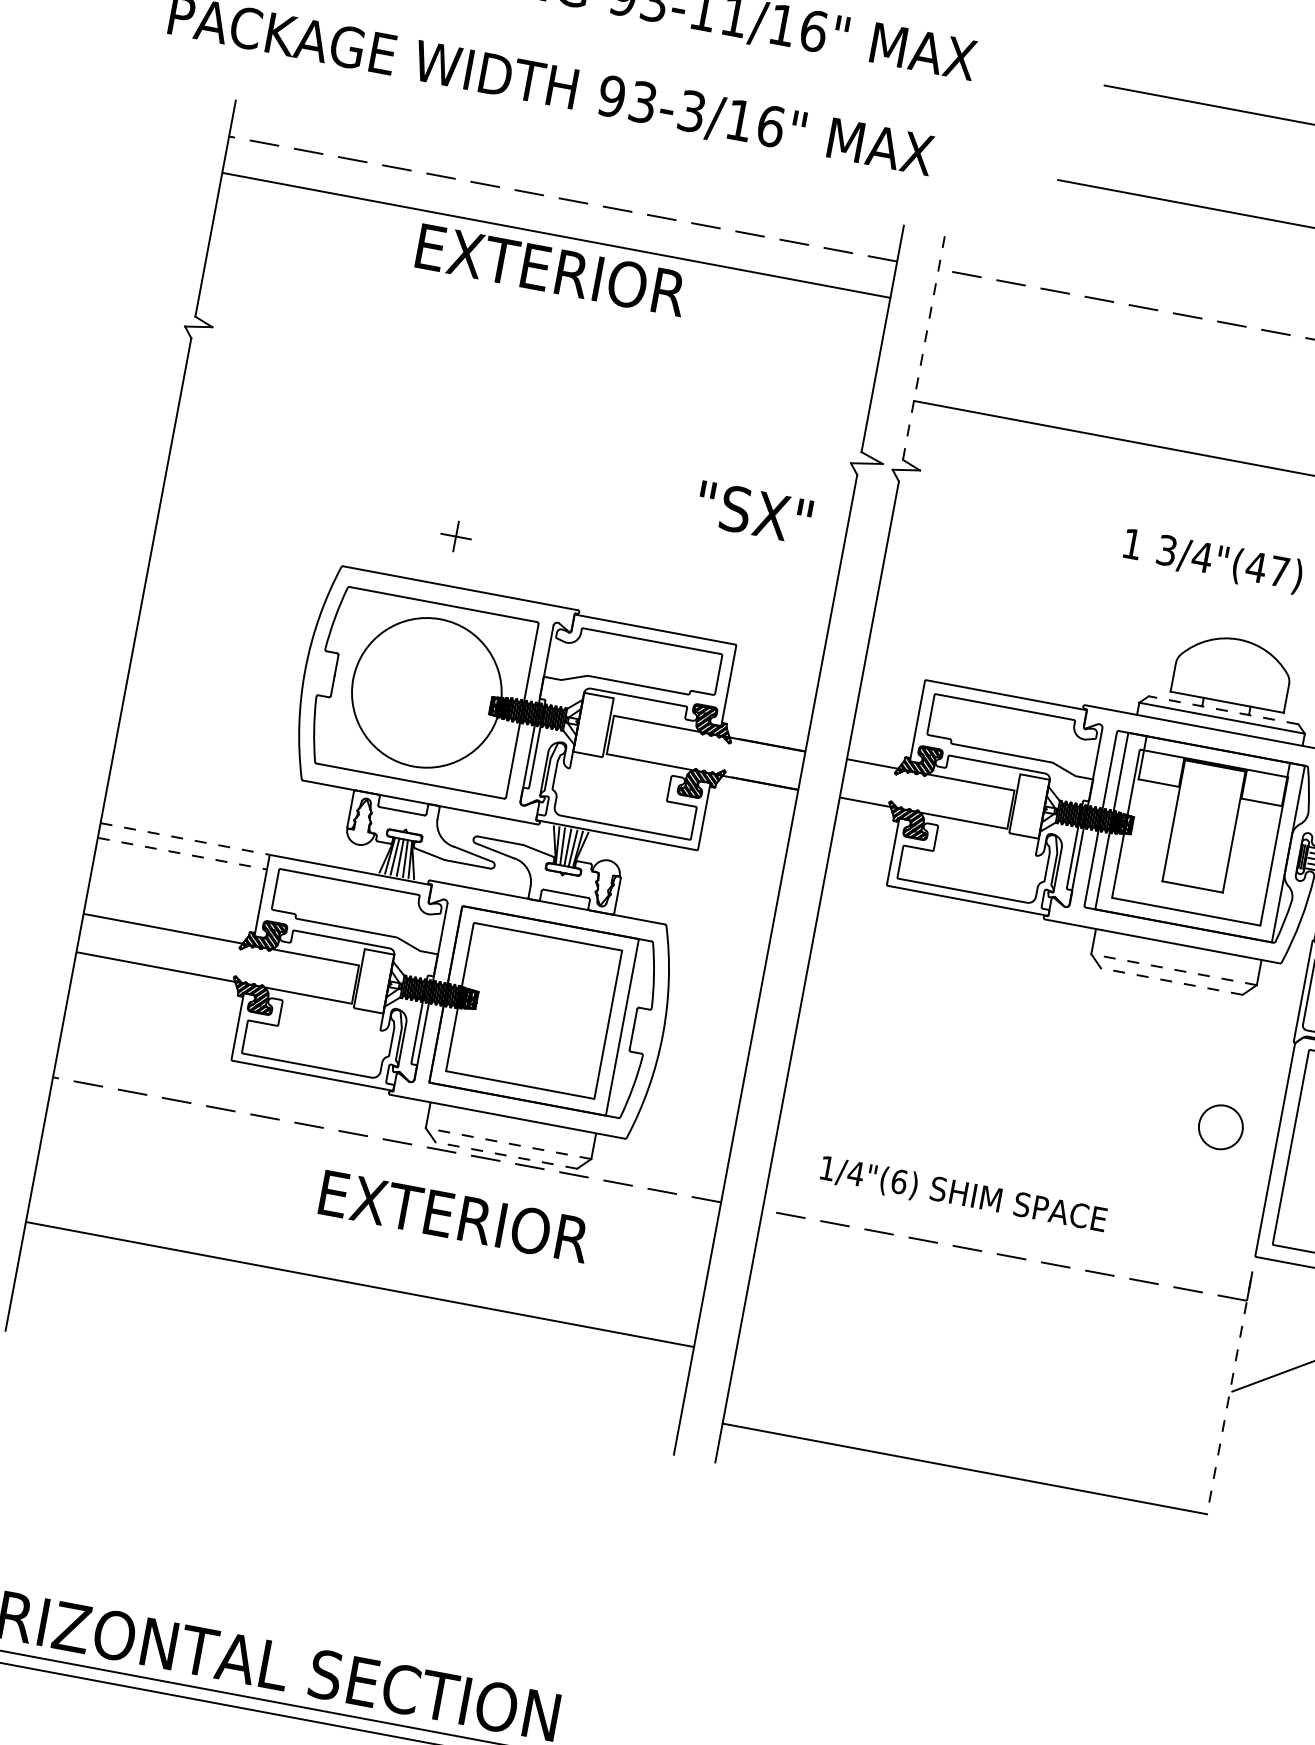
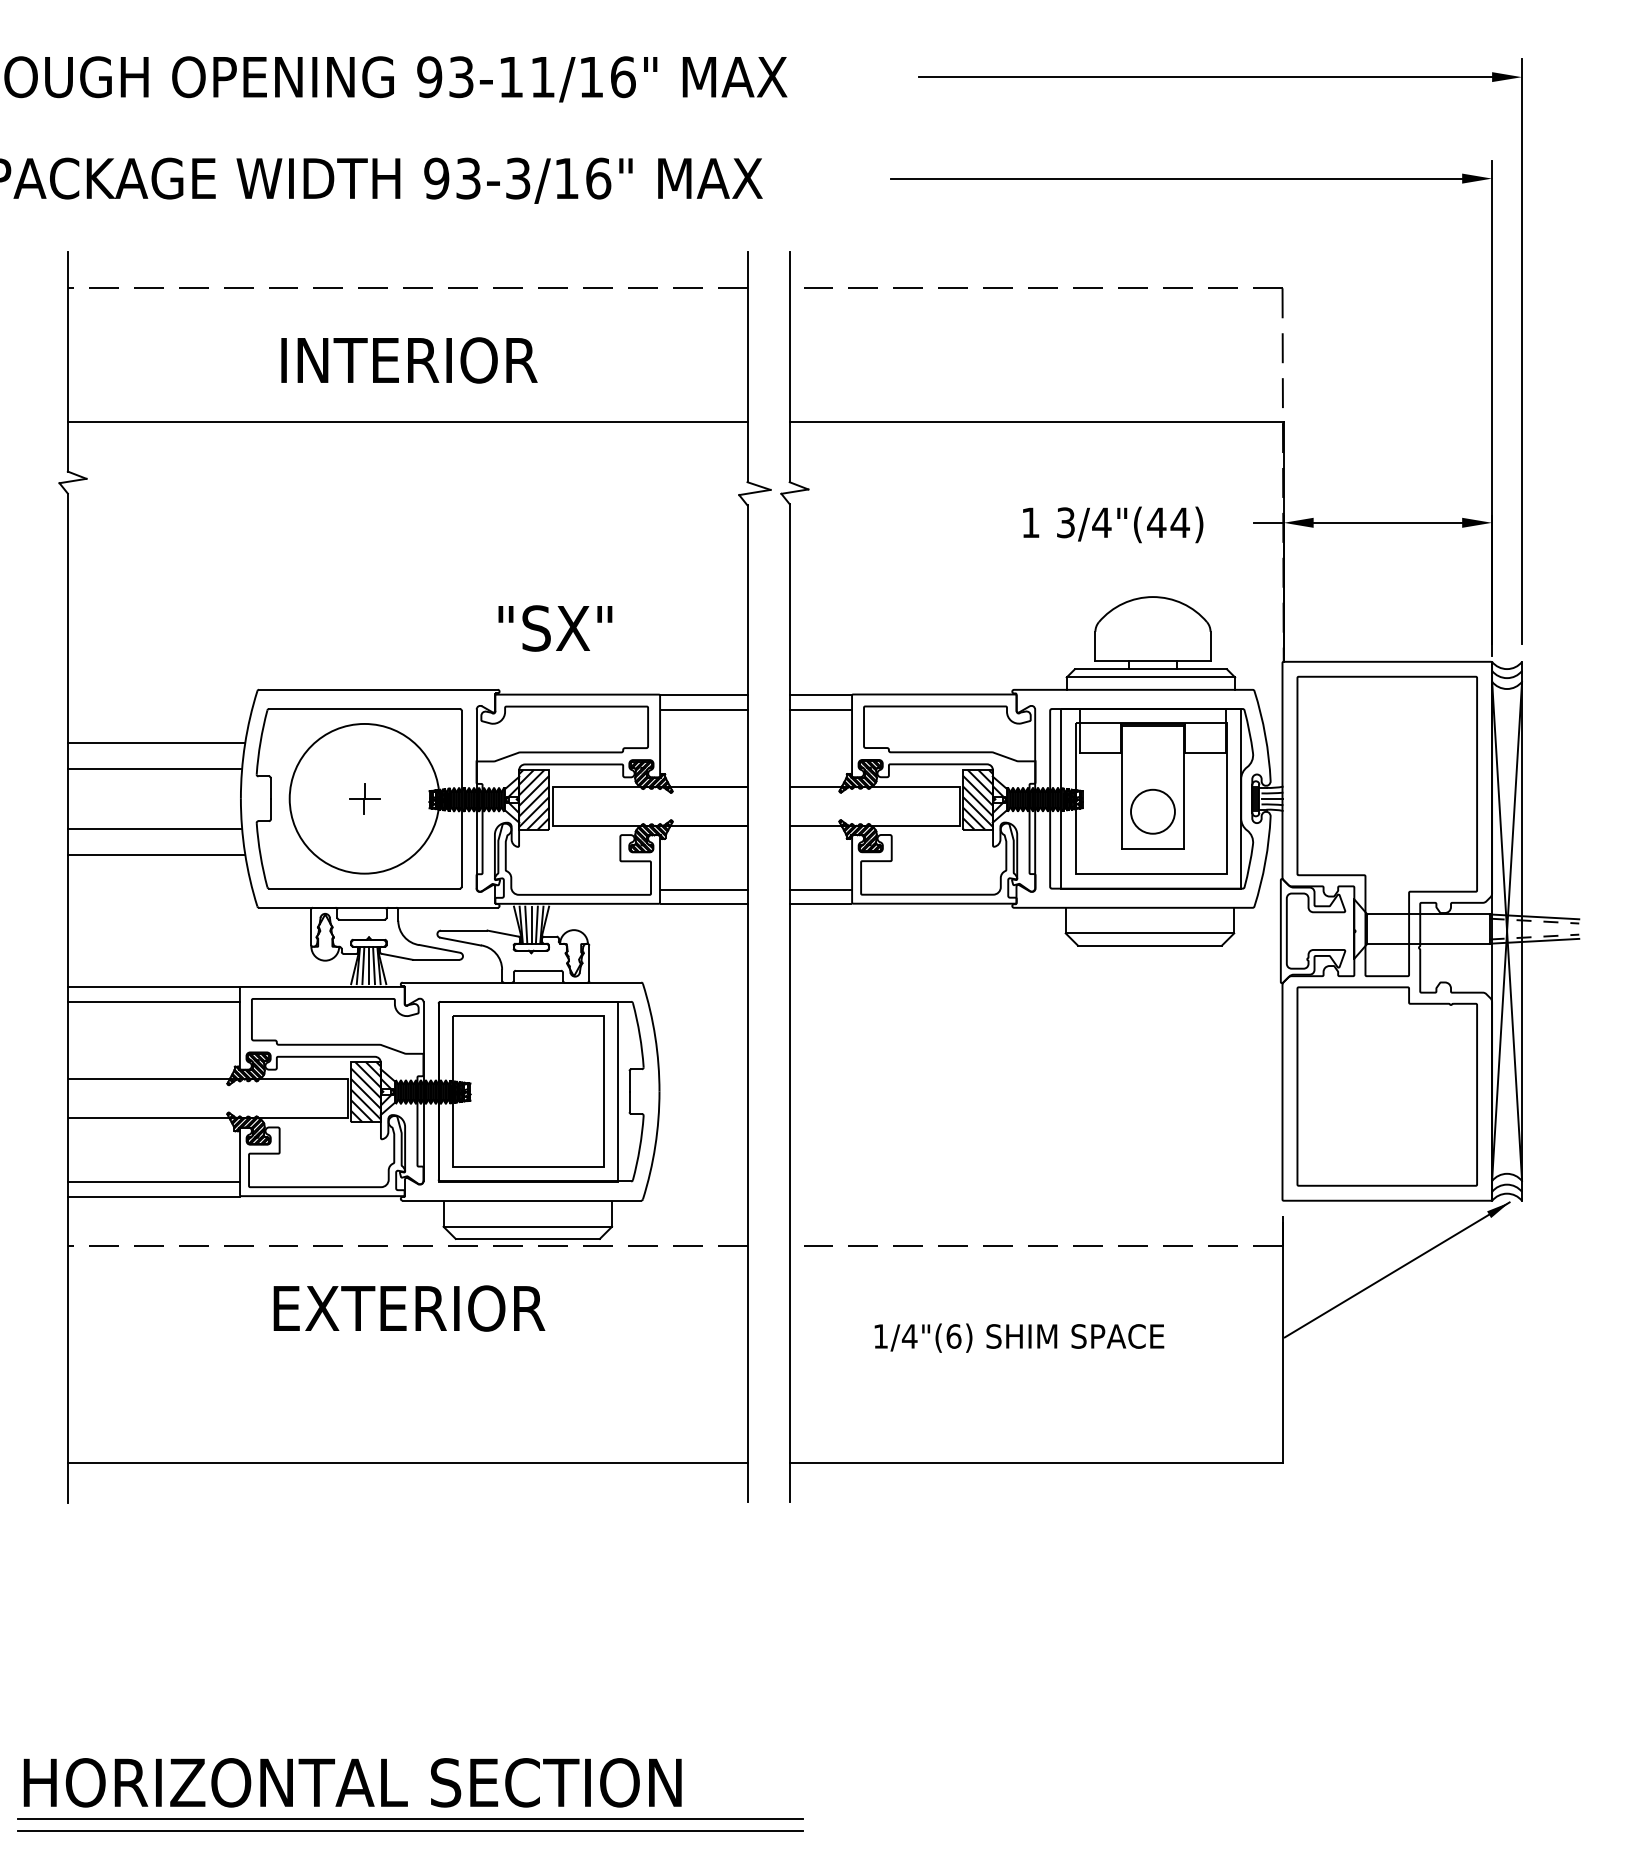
line: (556, 235) -> (407, 422), moved
text: (551, 270) -> (409, 360), EXTERIOR -> INTERIOR
line: (924, 346) -> (789, 366), dashed -> solid
text: (754, 512) -> (555, 628), moved
part: (456, 536) -> (364, 798), moved
text: (1278, 571) -> (1179, 522), 3/4"(47) -> 3/4"(44)
line: (232, 599) -> (156, 742), added
line: (225, 624) -> (154, 768), added
line: (779, 652) -> (703, 694), added
line: (776, 667) -> (703, 709), added
line: (894, 674) -> (820, 694), added
line: (214, 683) -> (154, 828), added
line: (891, 688) -> (820, 709), added
line: (212, 709) -> (156, 854), added
line: (1223, 710) -> (1150, 669), dashed -> solid
hatch: (593, 724) -> (534, 799), added
hatch: (1029, 806) -> (977, 799), added
line: (184, 838) -> (153, 986), dashed -> solid
line: (743, 844) -> (703, 889), added
line: (183, 853) -> (154, 1001), dashed -> solid
line: (740, 859) -> (703, 904), added
line: (858, 865) -> (820, 889), added
line: (854, 880) -> (819, 904), added
line: (1173, 969) -> (1149, 933), dashed -> solid
hatch: (373, 981) -> (365, 1092), added
line: (1171, 981) -> (1149, 945), dashed -> solid
line: (148, 1030) -> (153, 1181), added
line: (146, 1044) -> (153, 1196), added
circle: (1220, 1126) -> (1152, 811), moved
line: (508, 1143) -> (527, 1226), dashed -> solid
line: (506, 1155) -> (527, 1238), dashed -> solid
text: (963, 1194) -> (1019, 1337), moved
text: (454, 1216) -> (409, 1308), moved
line: (359, 1284) -> (407, 1462), moved
line: (1229, 1396) -> (1282, 1342), dashed -> solid

